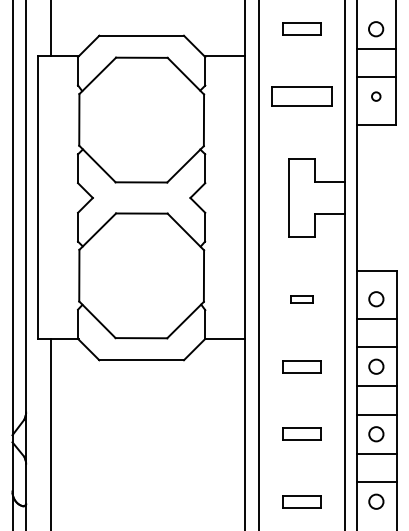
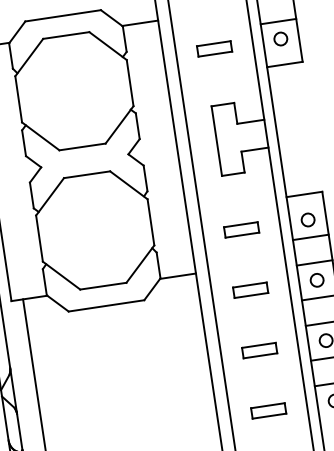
part: (301, 96) -> (214, 48), size x0.62
circle: (376, 96) -> (281, 38), size x1.67
part: (301, 298) -> (241, 229), size x1.67

